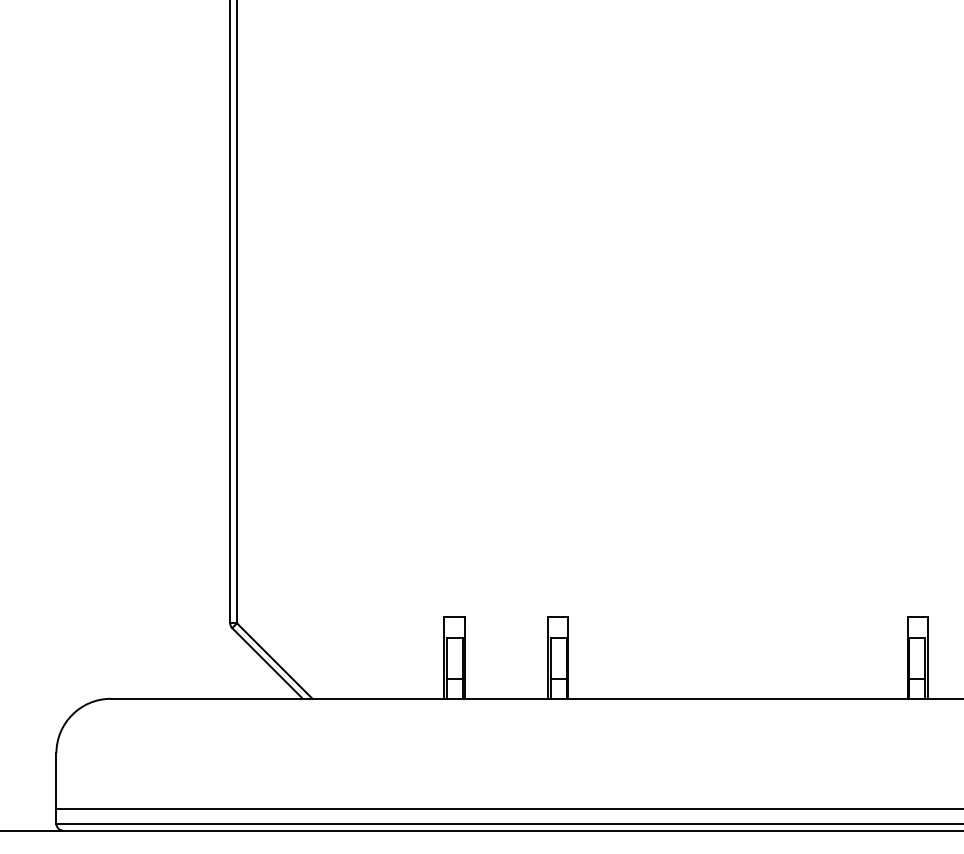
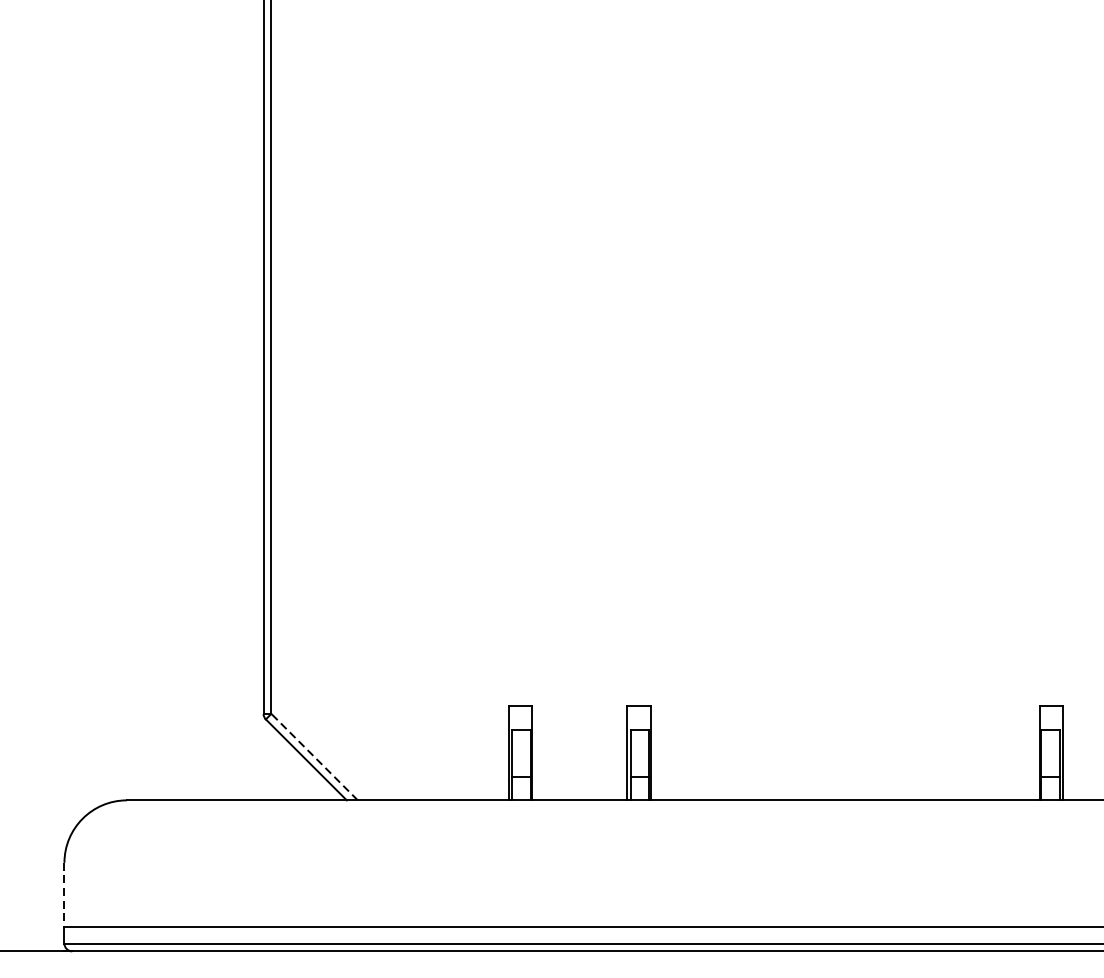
line: (274, 660) -> (314, 756), solid -> dashed
line: (56, 781) -> (64, 895), solid -> dashed

